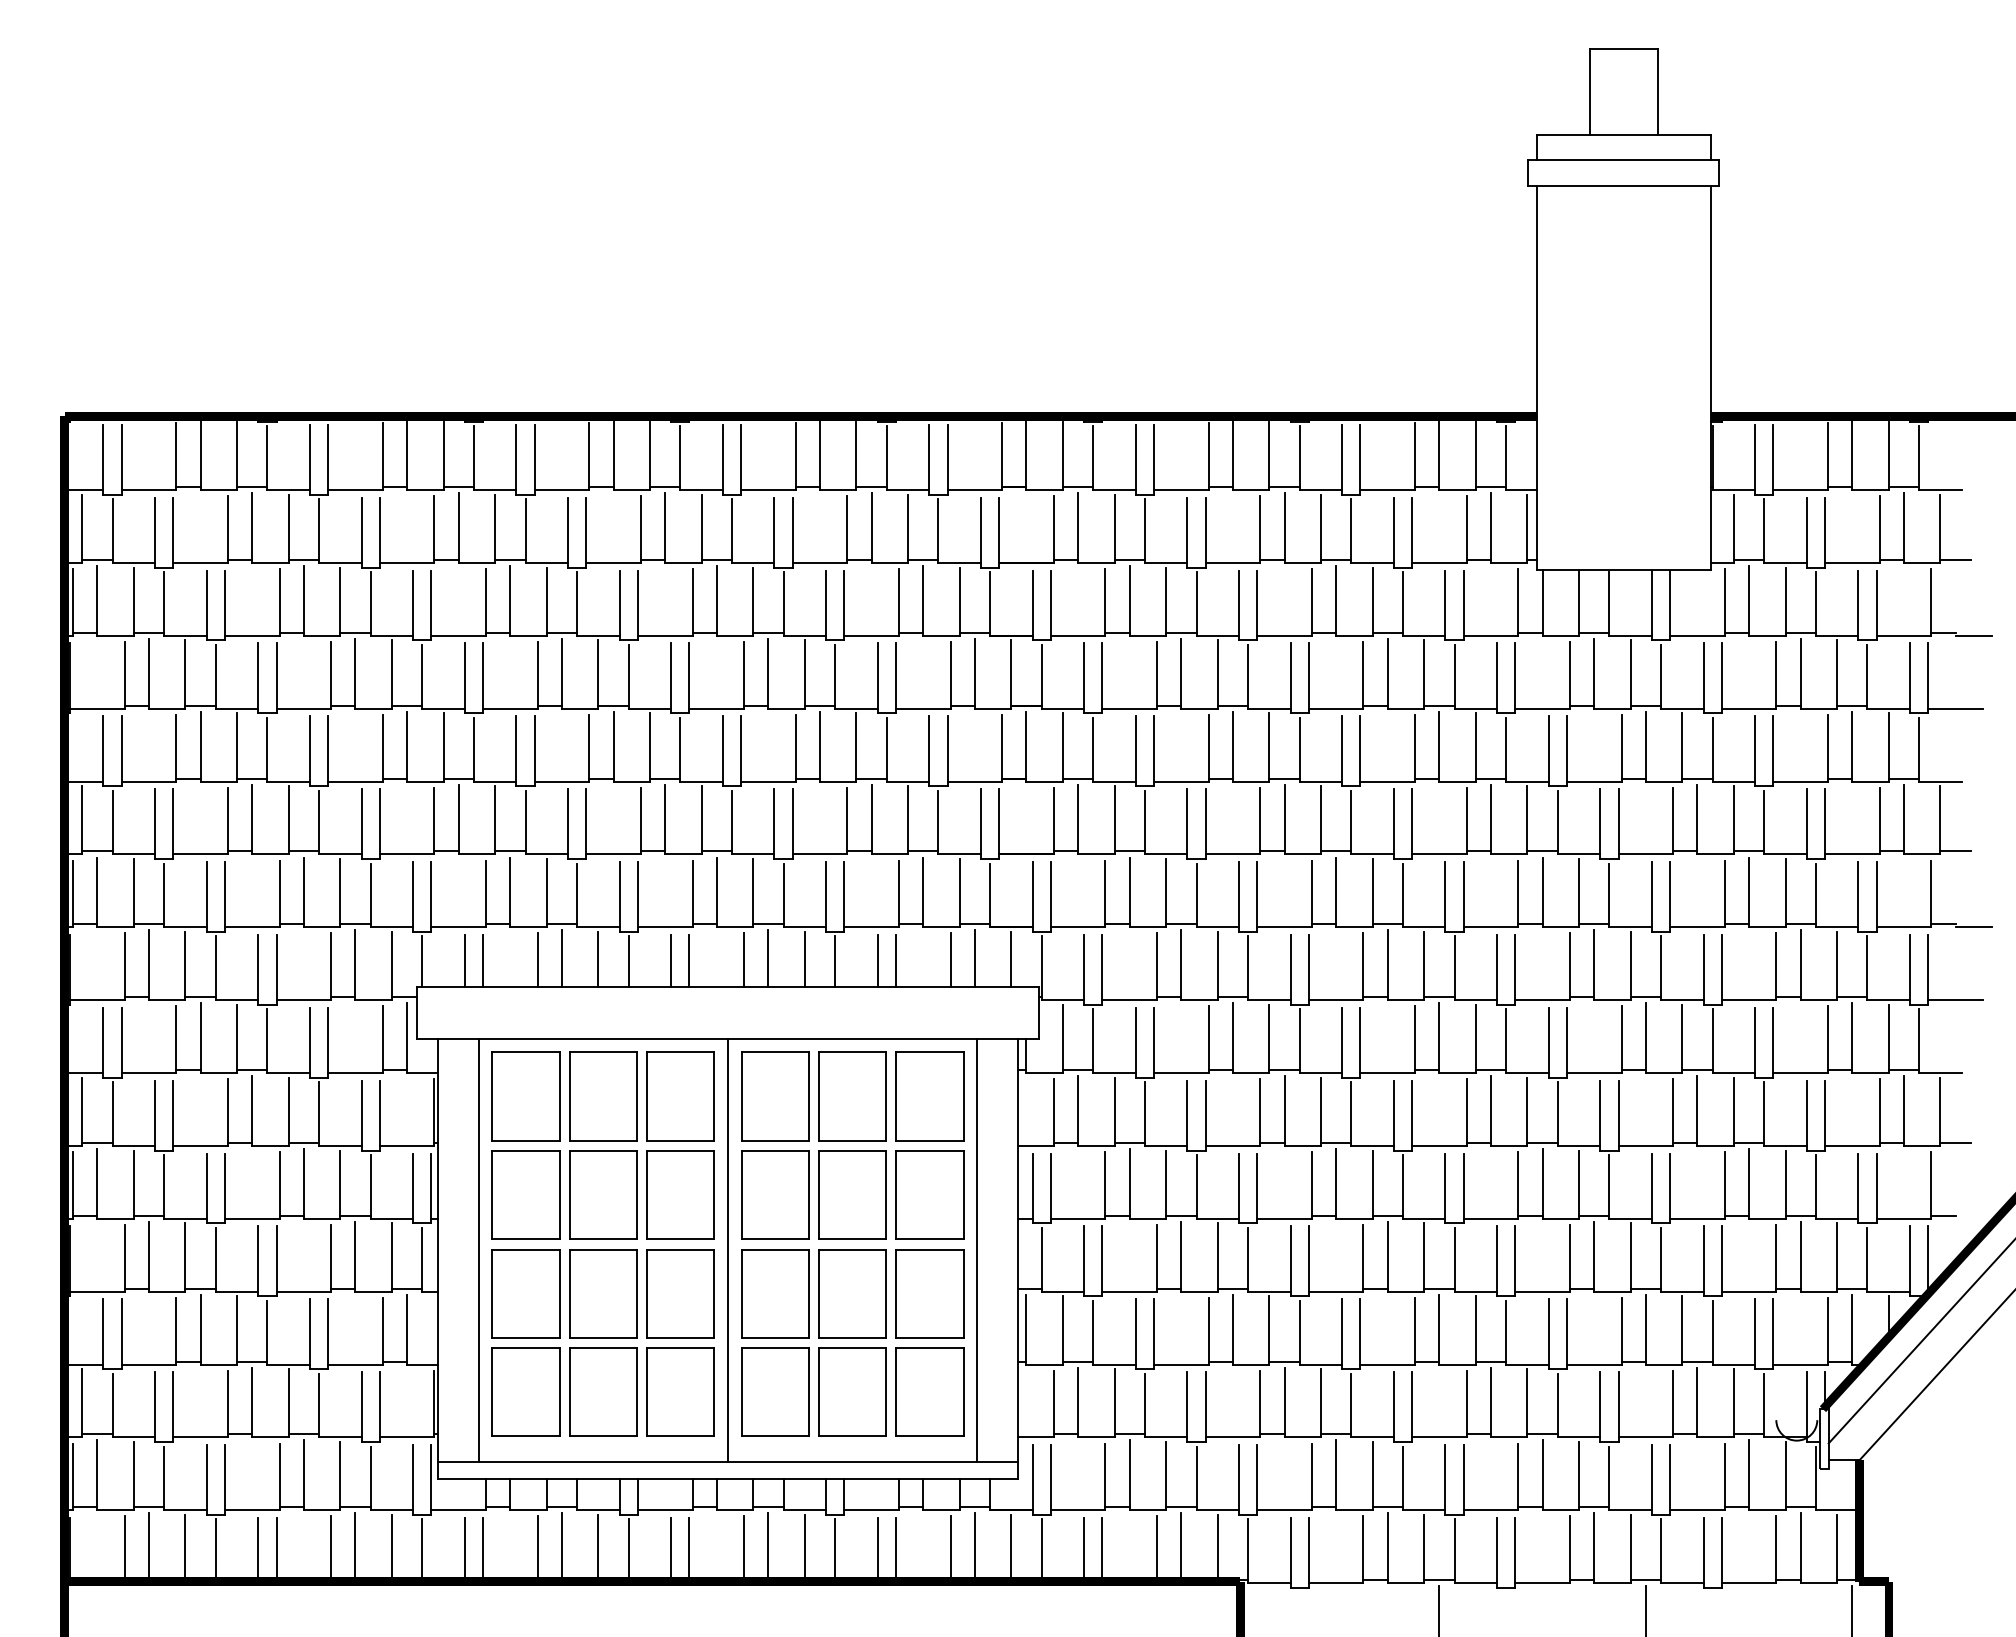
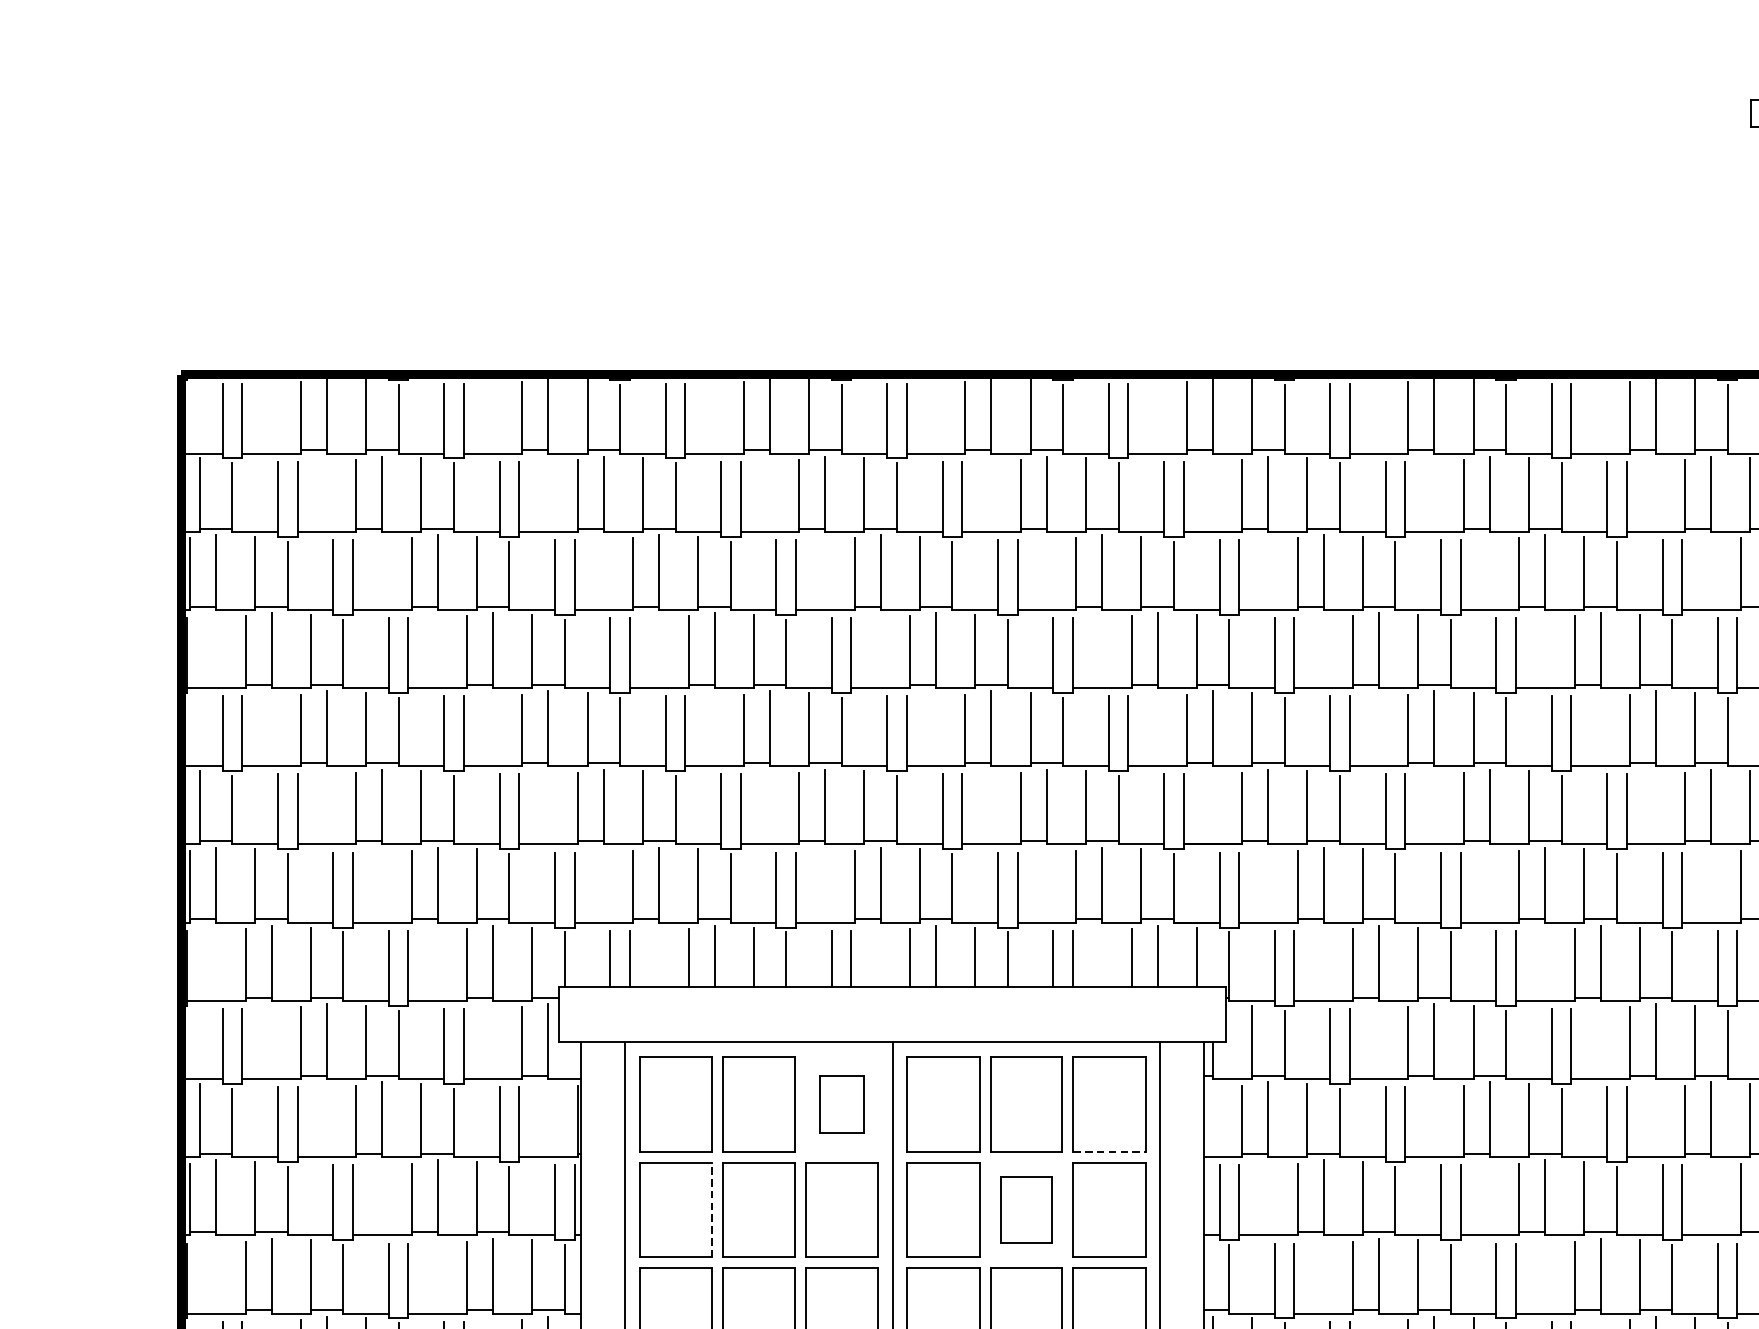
part: (680, 1096) -> (841, 1104), size x0.6
line: (929, 1140) -> (1108, 1151), solid -> dashed
line: (559, 1194) -> (711, 1209), solid -> dashed
part: (852, 1194) -> (1026, 1209), size x0.7

